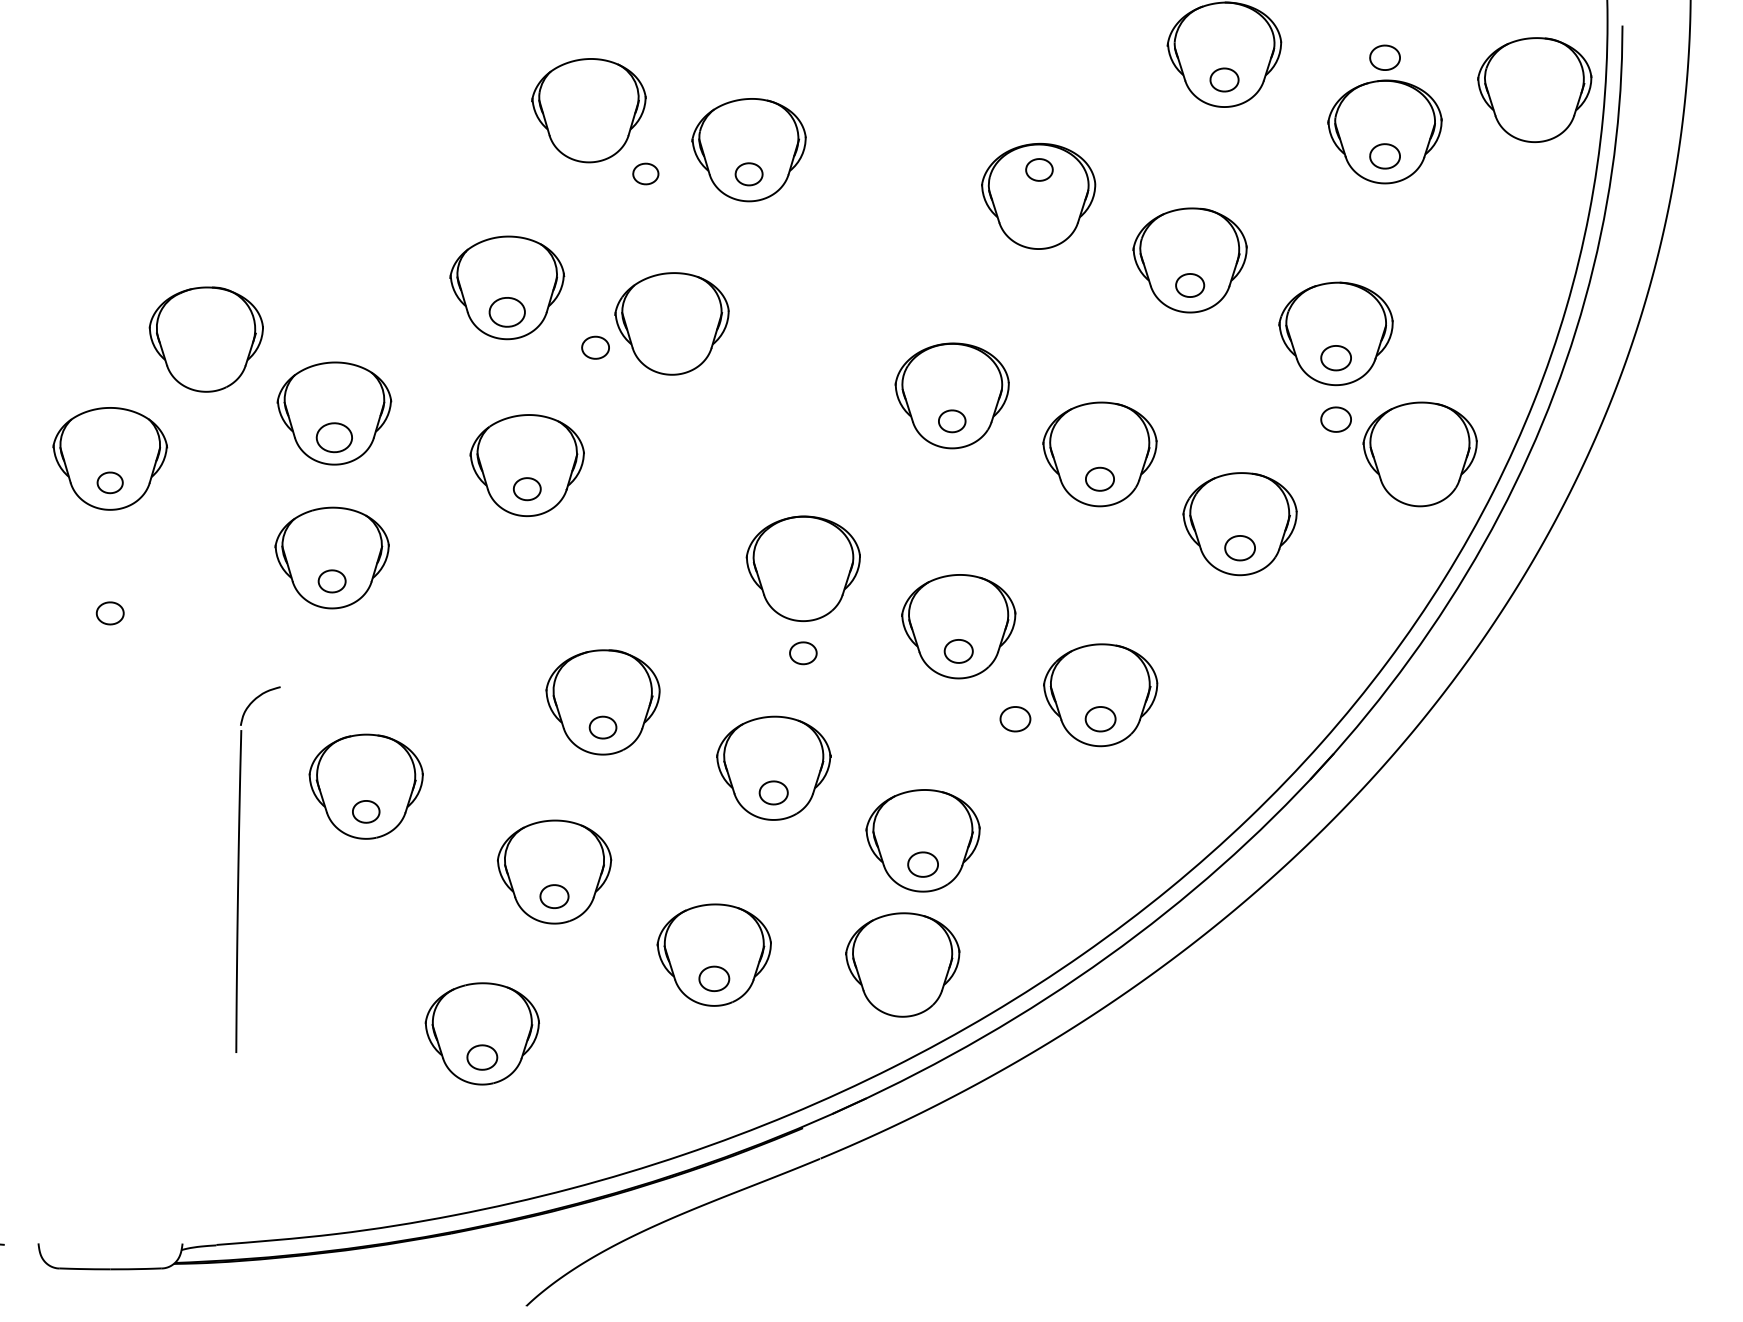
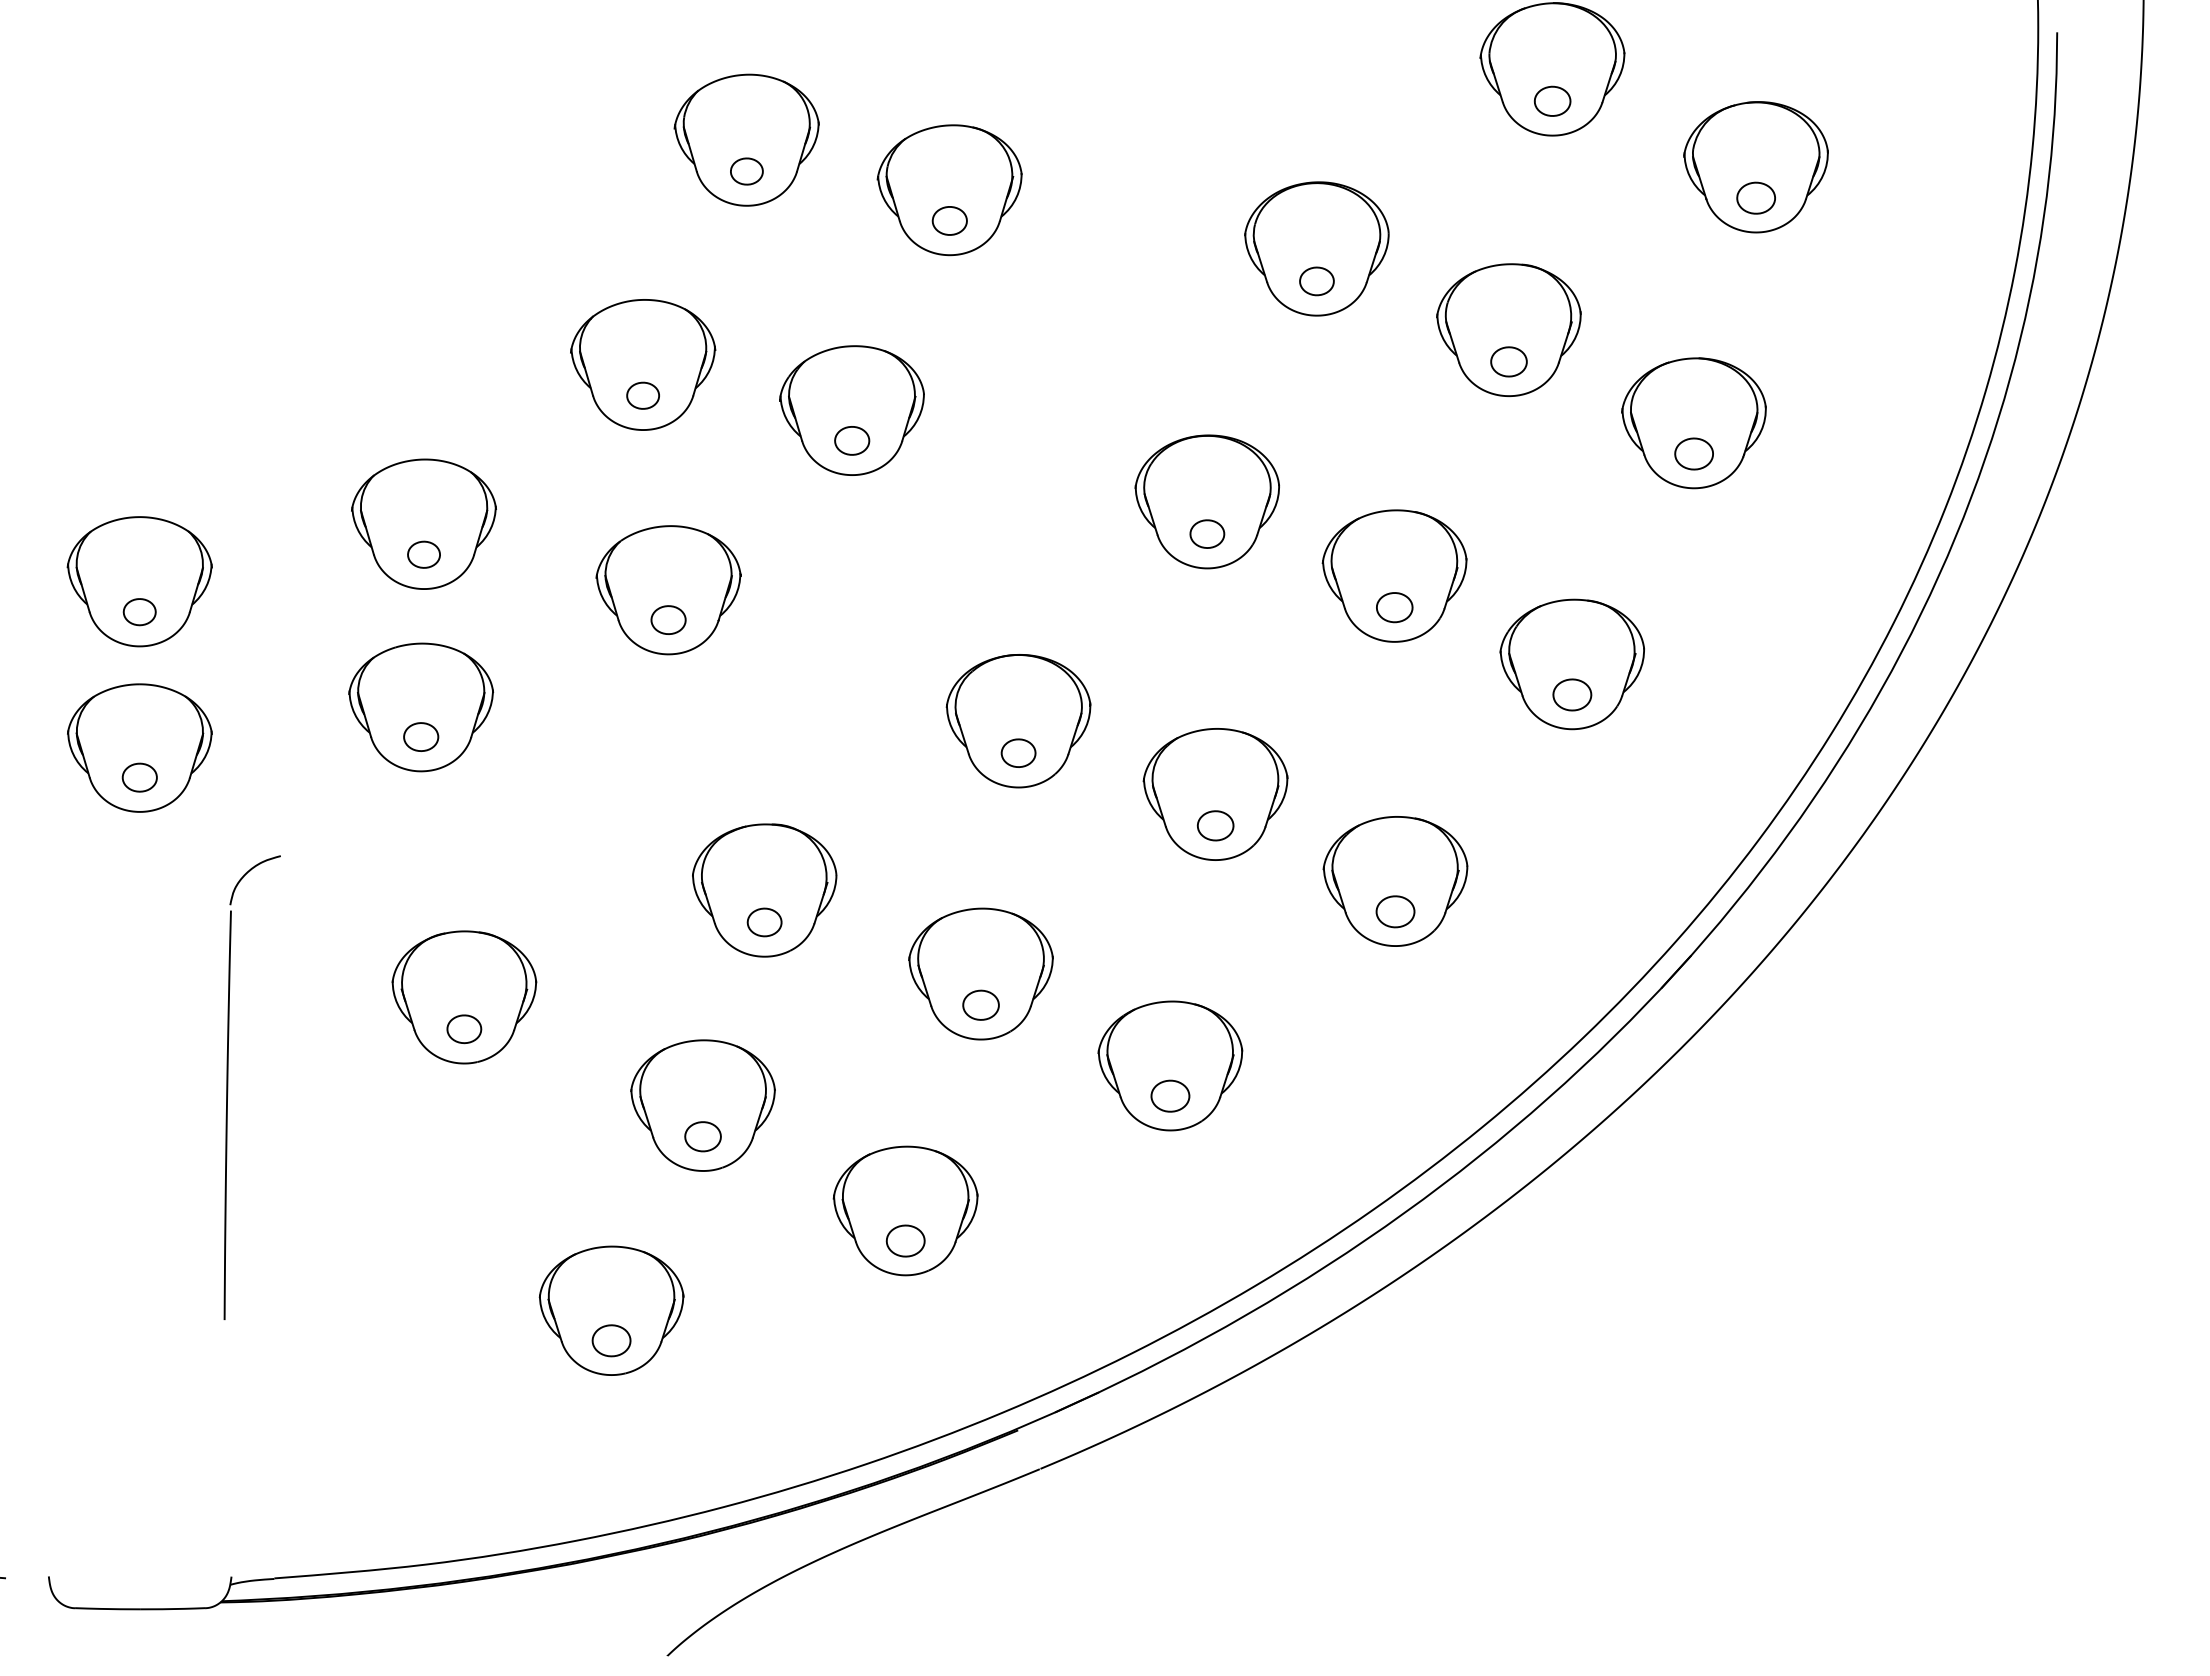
part: (1384, 57) -> (1755, 72), removed
part: (1534, 89) -> (1945, 113), removed
part: (1039, 170) -> (1316, 281), moved
part: (645, 173) -> (746, 171), moved
part: (506, 312) -> (642, 395), size x0.71
part: (206, 339) -> (261, 430), removed
part: (595, 347) -> (852, 440), moved
part: (1335, 419) -> (1693, 531), removed
part: (334, 437) -> (423, 554), size x0.71
part: (1420, 453) -> (1800, 575), removed
part: (110, 589) -> (139, 747), added
part: (803, 652) -> (1018, 752), moved
part: (1015, 718) -> (1287, 911), removed
part: (239, 869) -> (228, 1087), moved
part: (902, 965) -> (1144, 1223), removed

